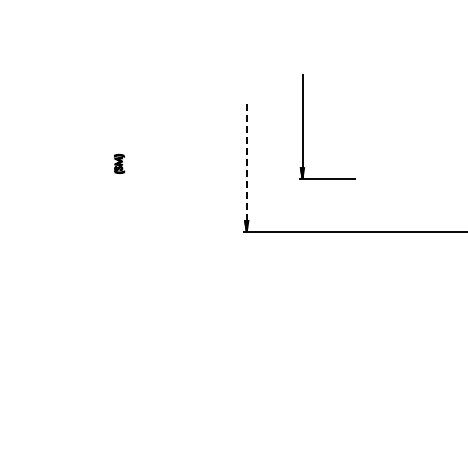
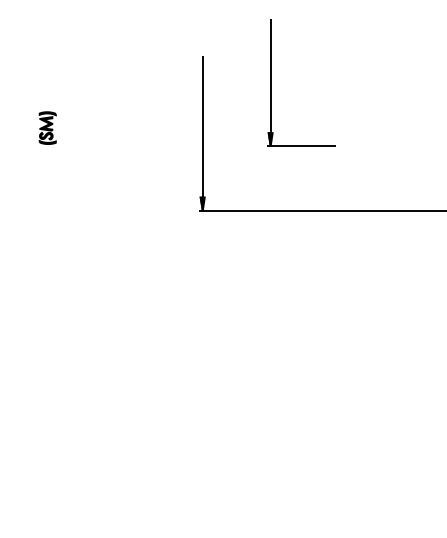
part: (119, 163) -> (47, 127), size x1.43
line: (246, 168) -> (202, 133), dashed -> solid

